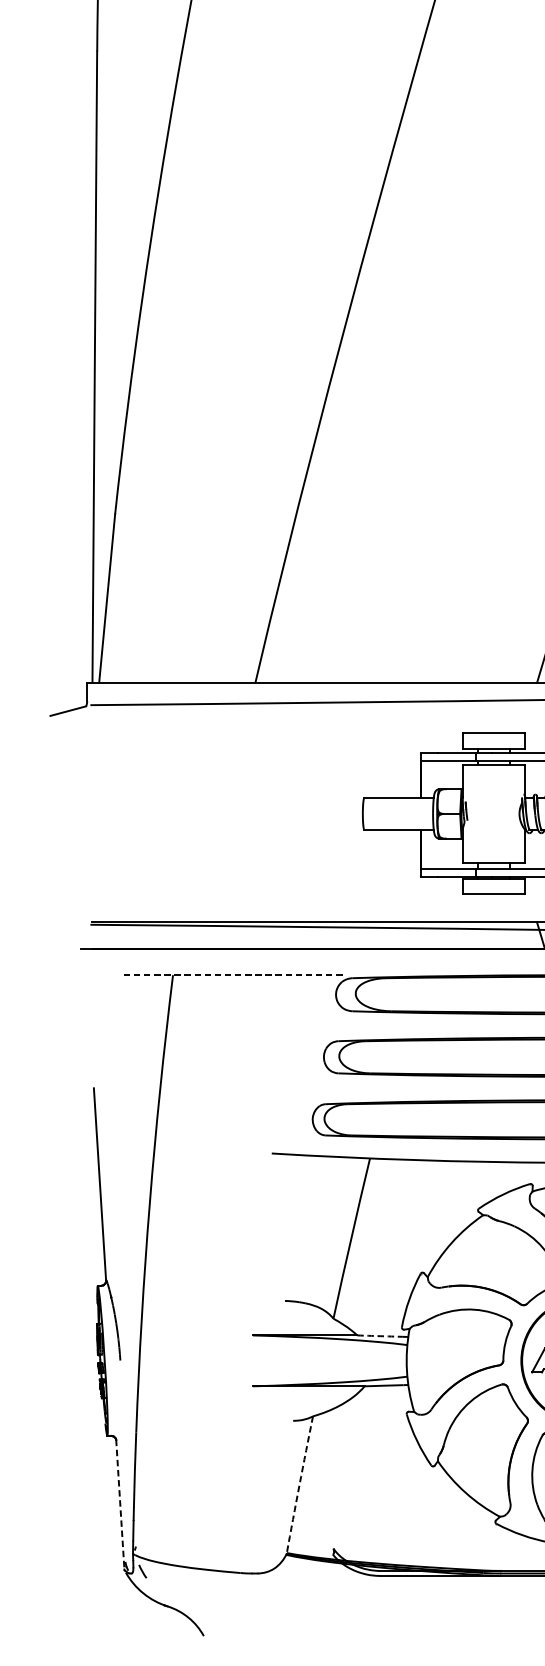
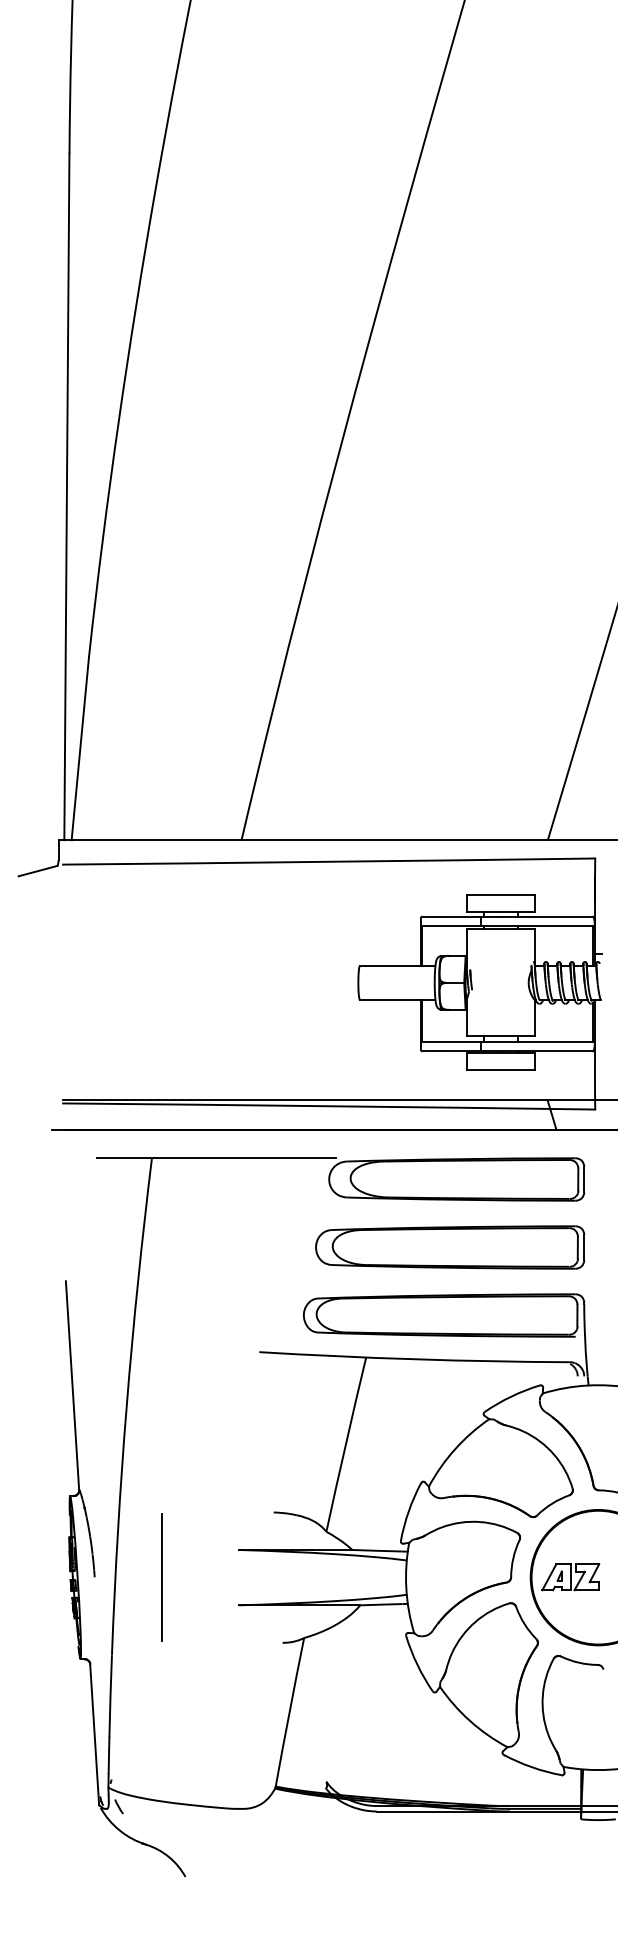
line: (232, 975) -> (216, 1158), dashed -> solid
arc: (380, 1335) -> (377, 1550), dashed -> solid
line: (182, 1360) -> (162, 1577), added
arc: (299, 1484) -> (289, 1712), dashed -> solid
line: (120, 1504) -> (94, 1733), dashed -> solid

